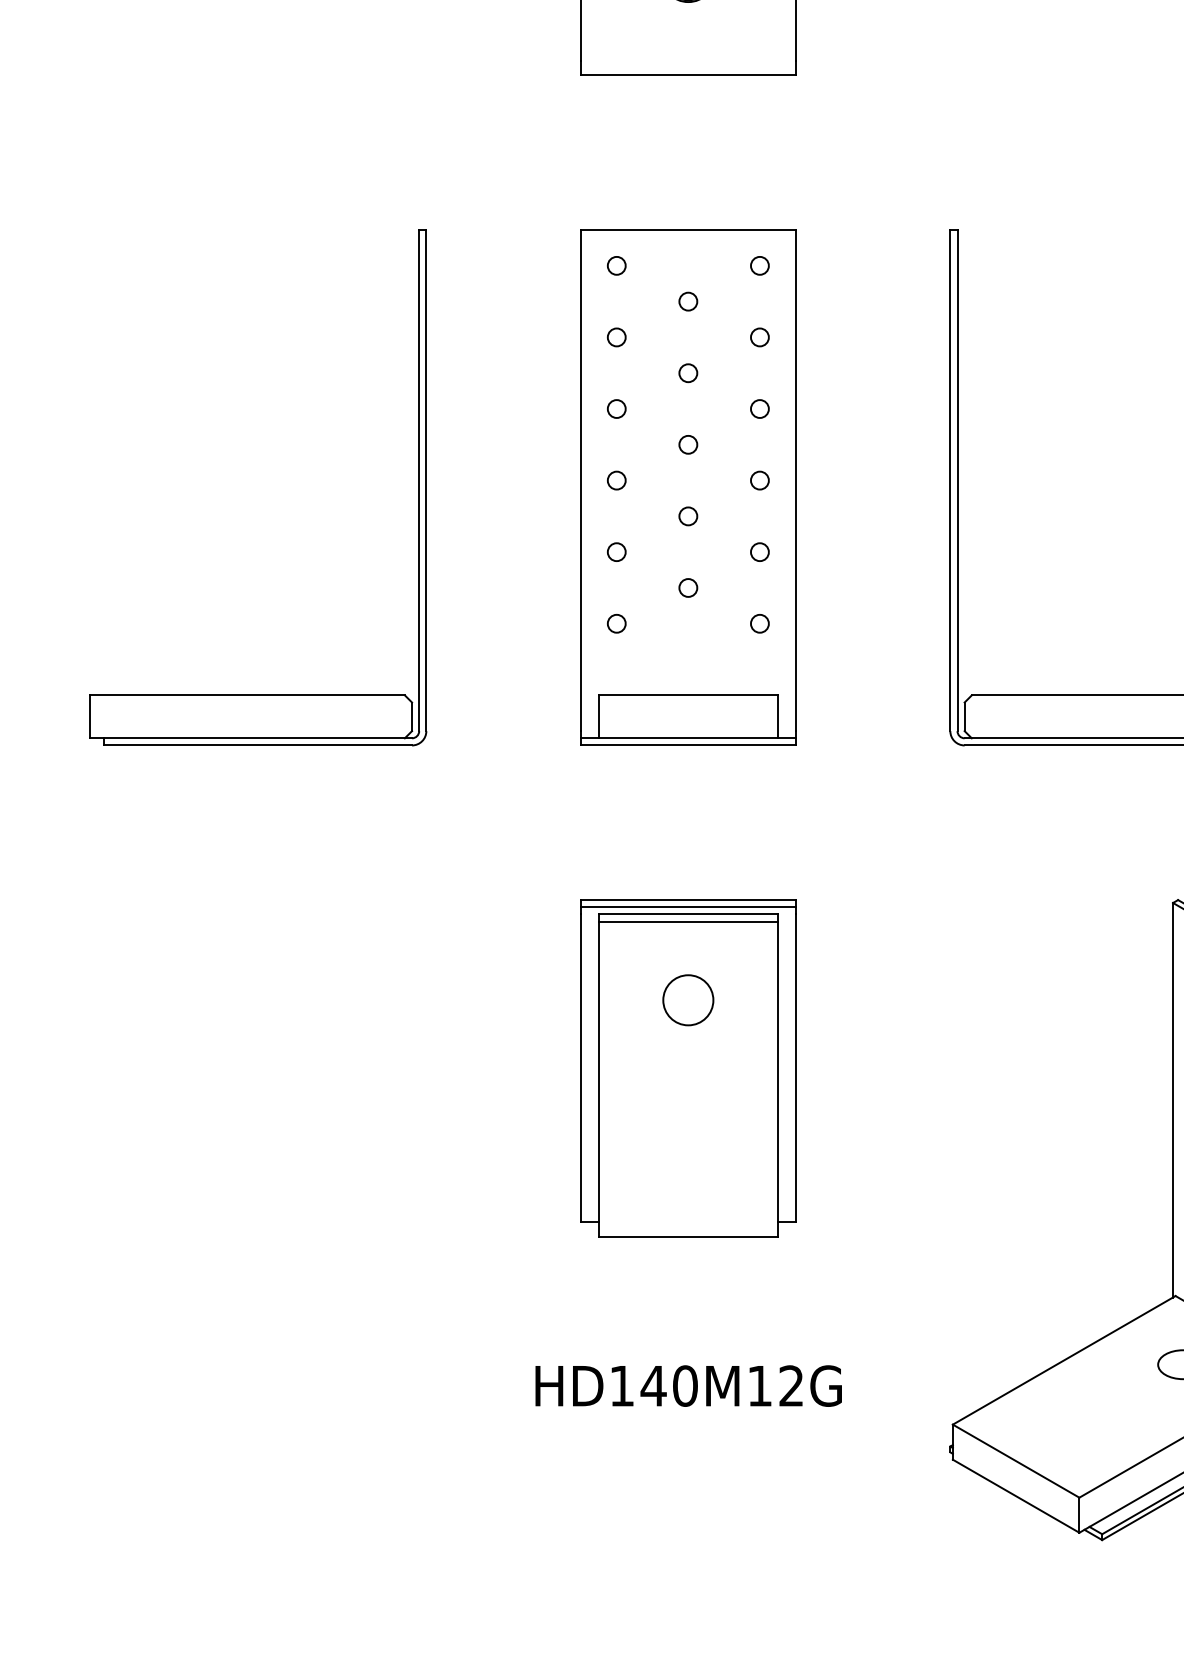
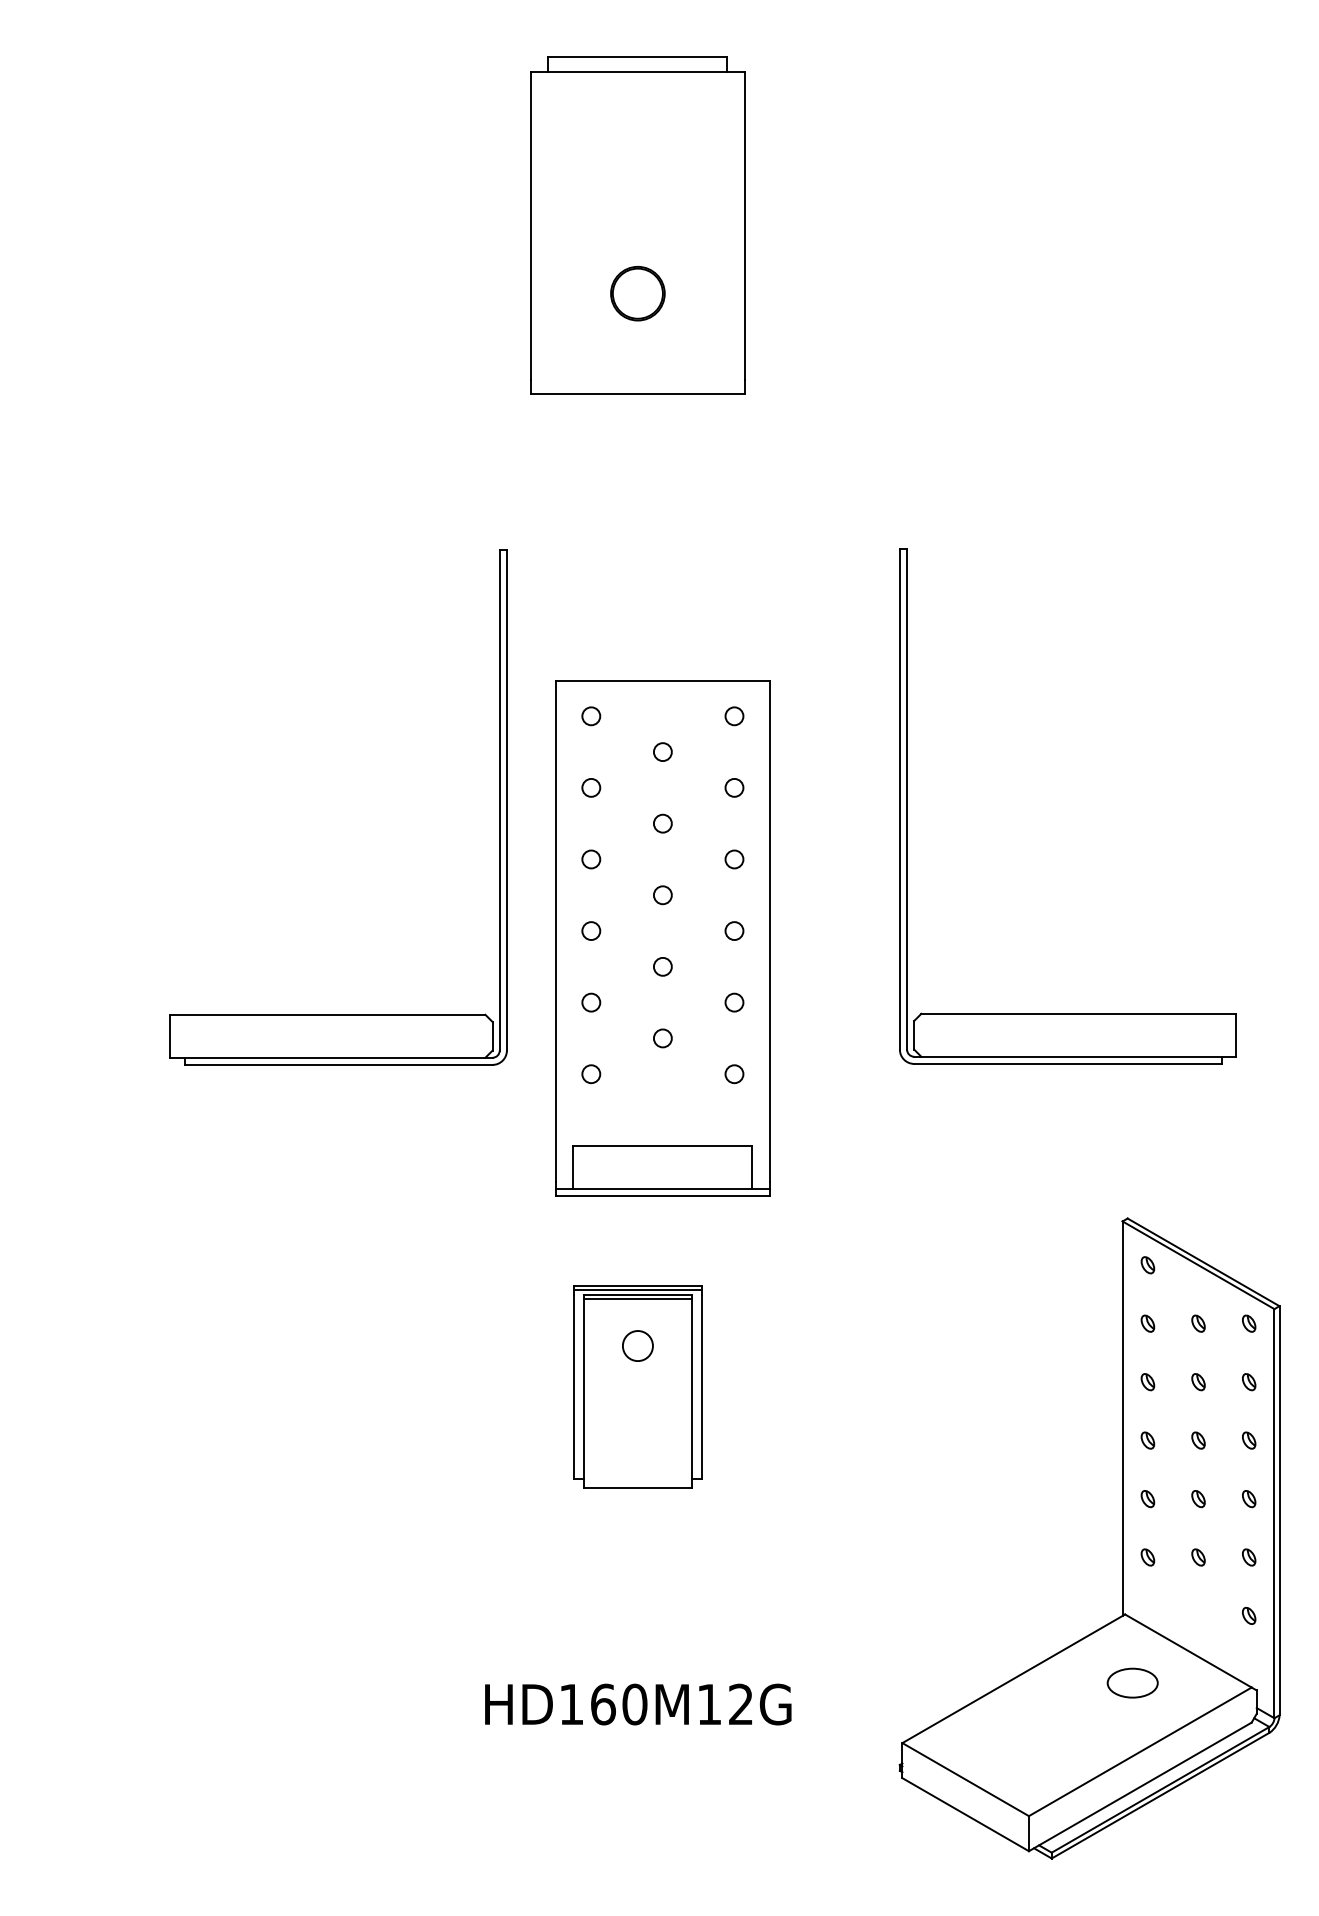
part: (418, 488) -> (499, 807), moved
part: (687, 488) -> (662, 938), moved
part: (687, 1068) -> (637, 1386), size x0.6
text: (653, 1386) -> (603, 1704), HD140M12G -> HD160M12G

